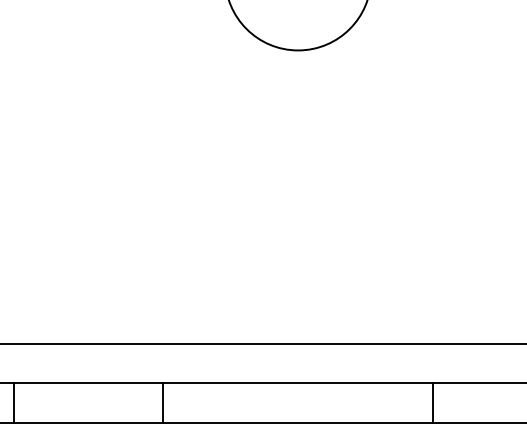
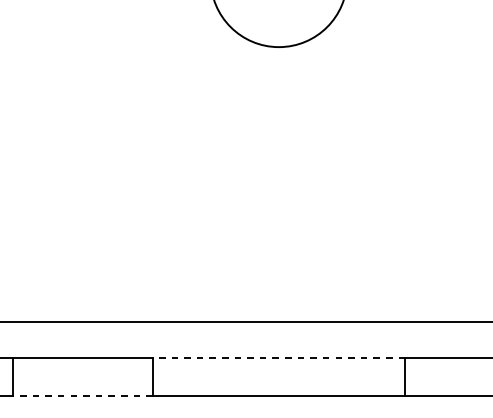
line: (298, 382) -> (279, 357), solid -> dashed
line: (88, 423) -> (82, 396), solid -> dashed

